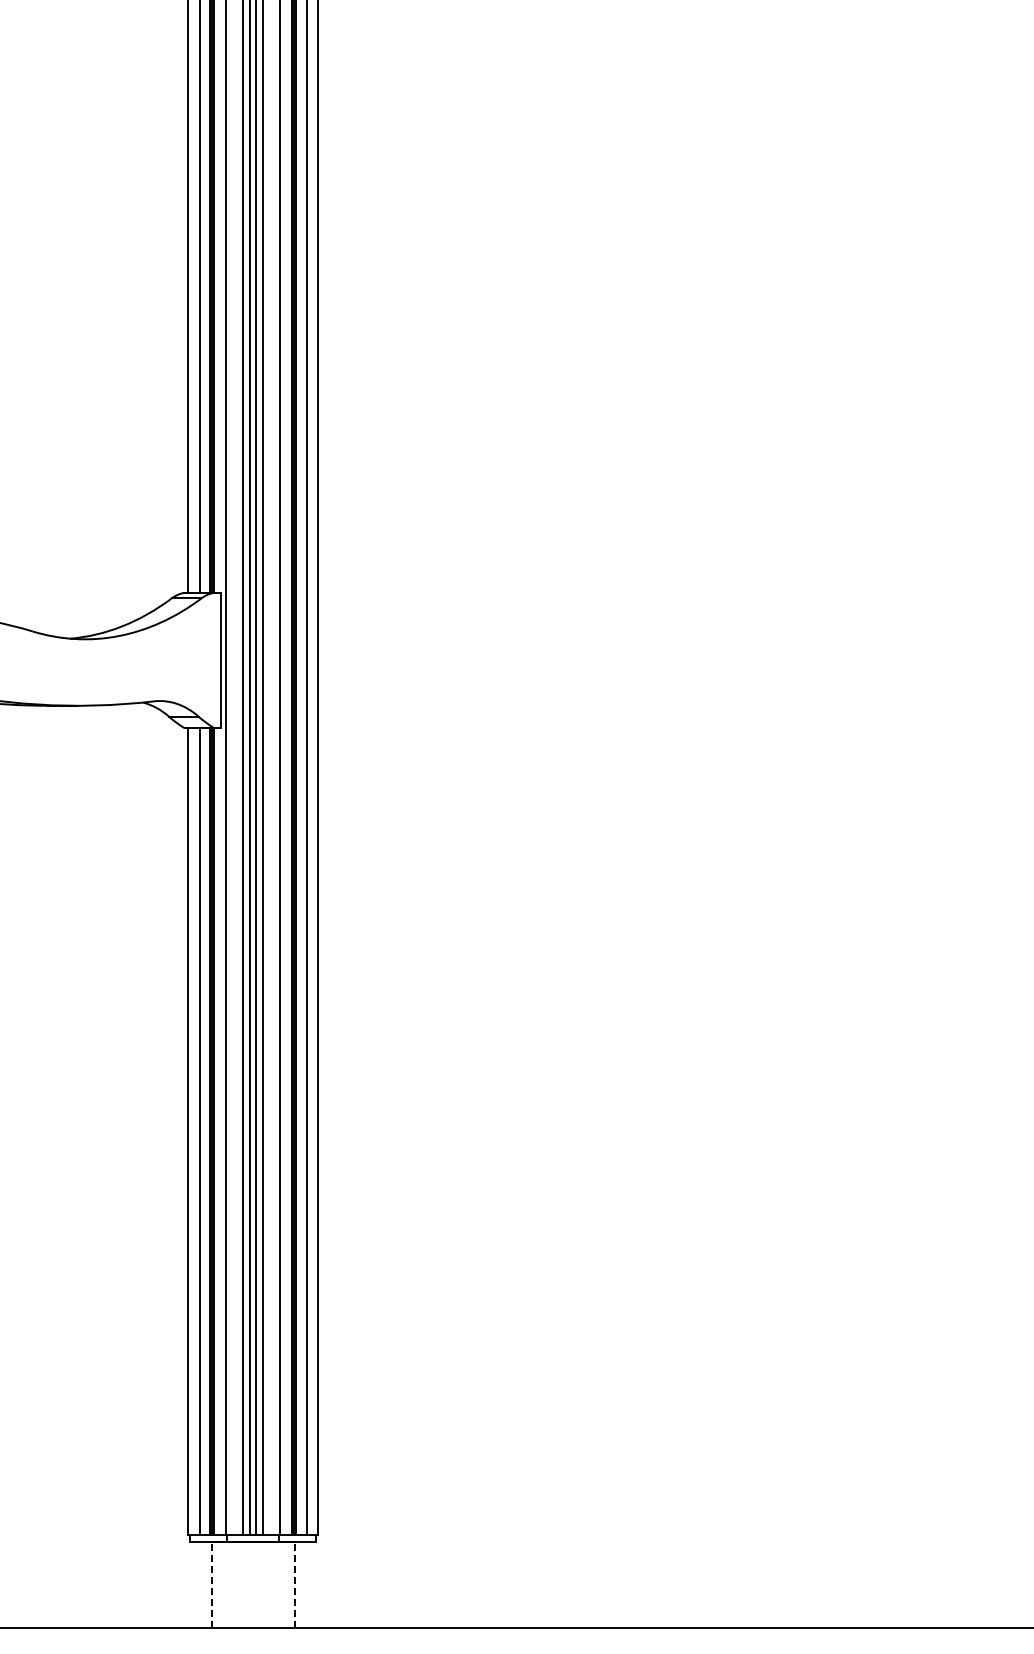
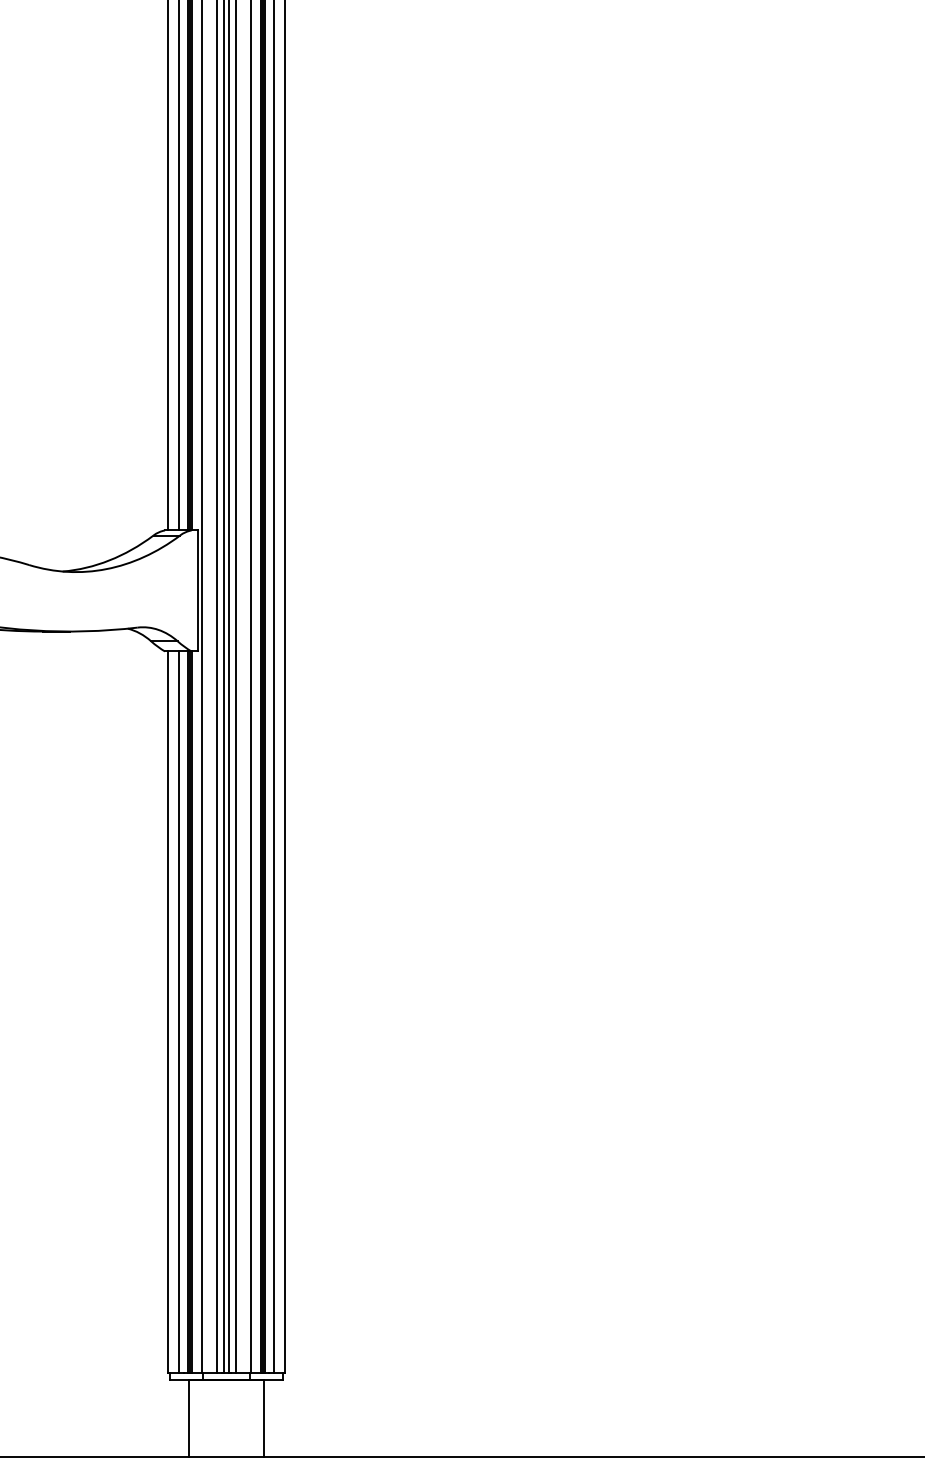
line: (211, 1585) -> (189, 1418), dashed -> solid
line: (294, 1585) -> (263, 1418), dashed -> solid

